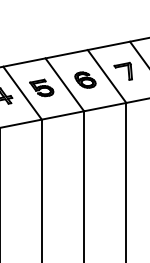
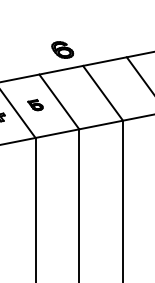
part: (122, 70) -> (119, 87), removed
part: (85, 79) -> (62, 49), moved
part: (41, 87) -> (35, 104), size x0.6

